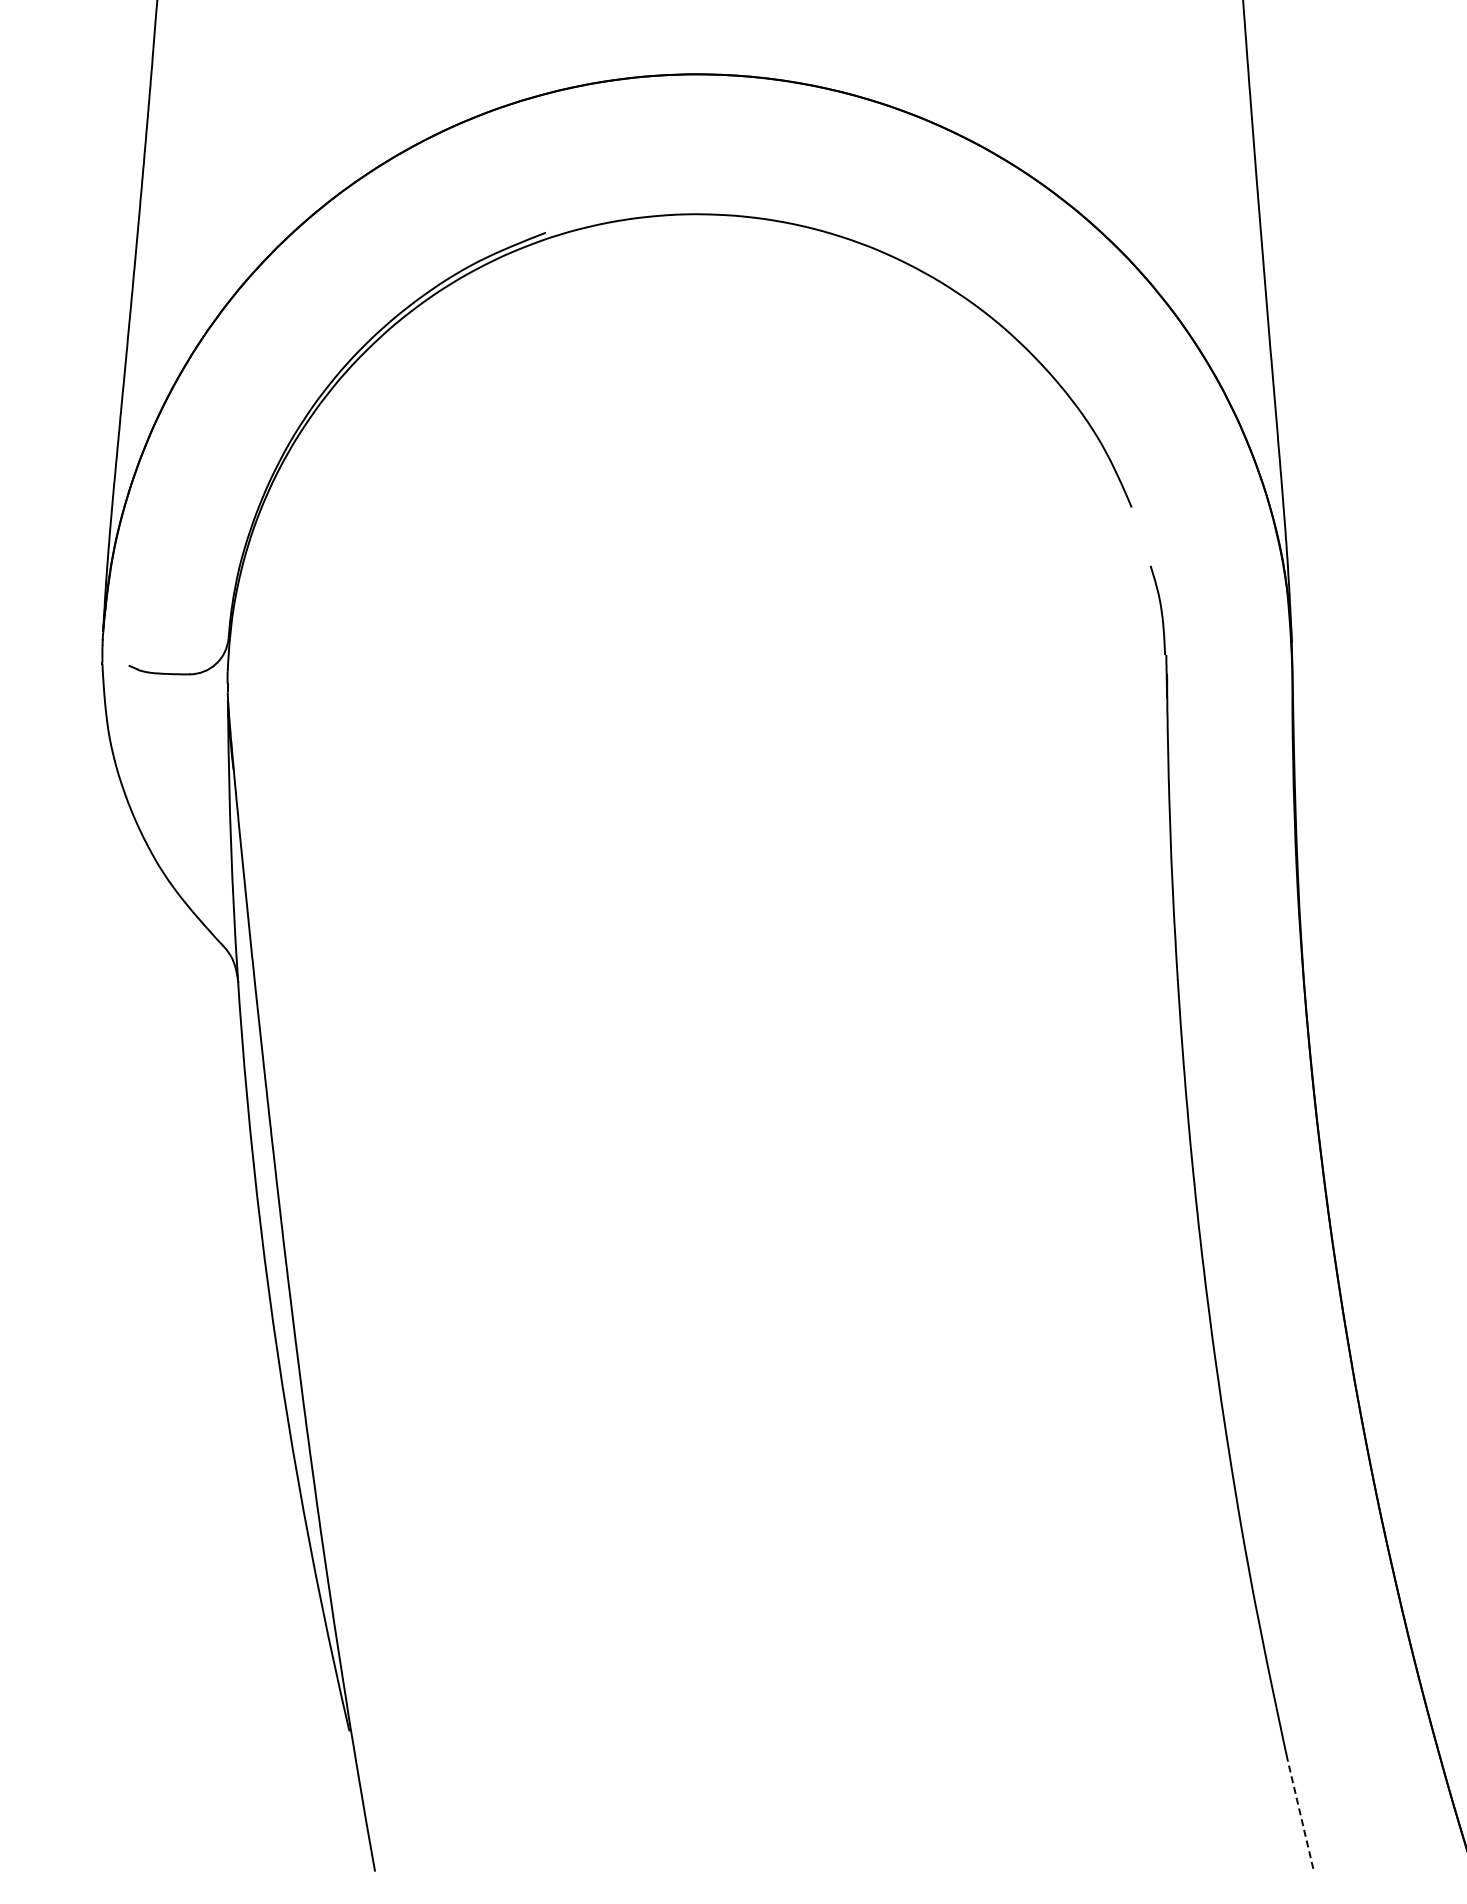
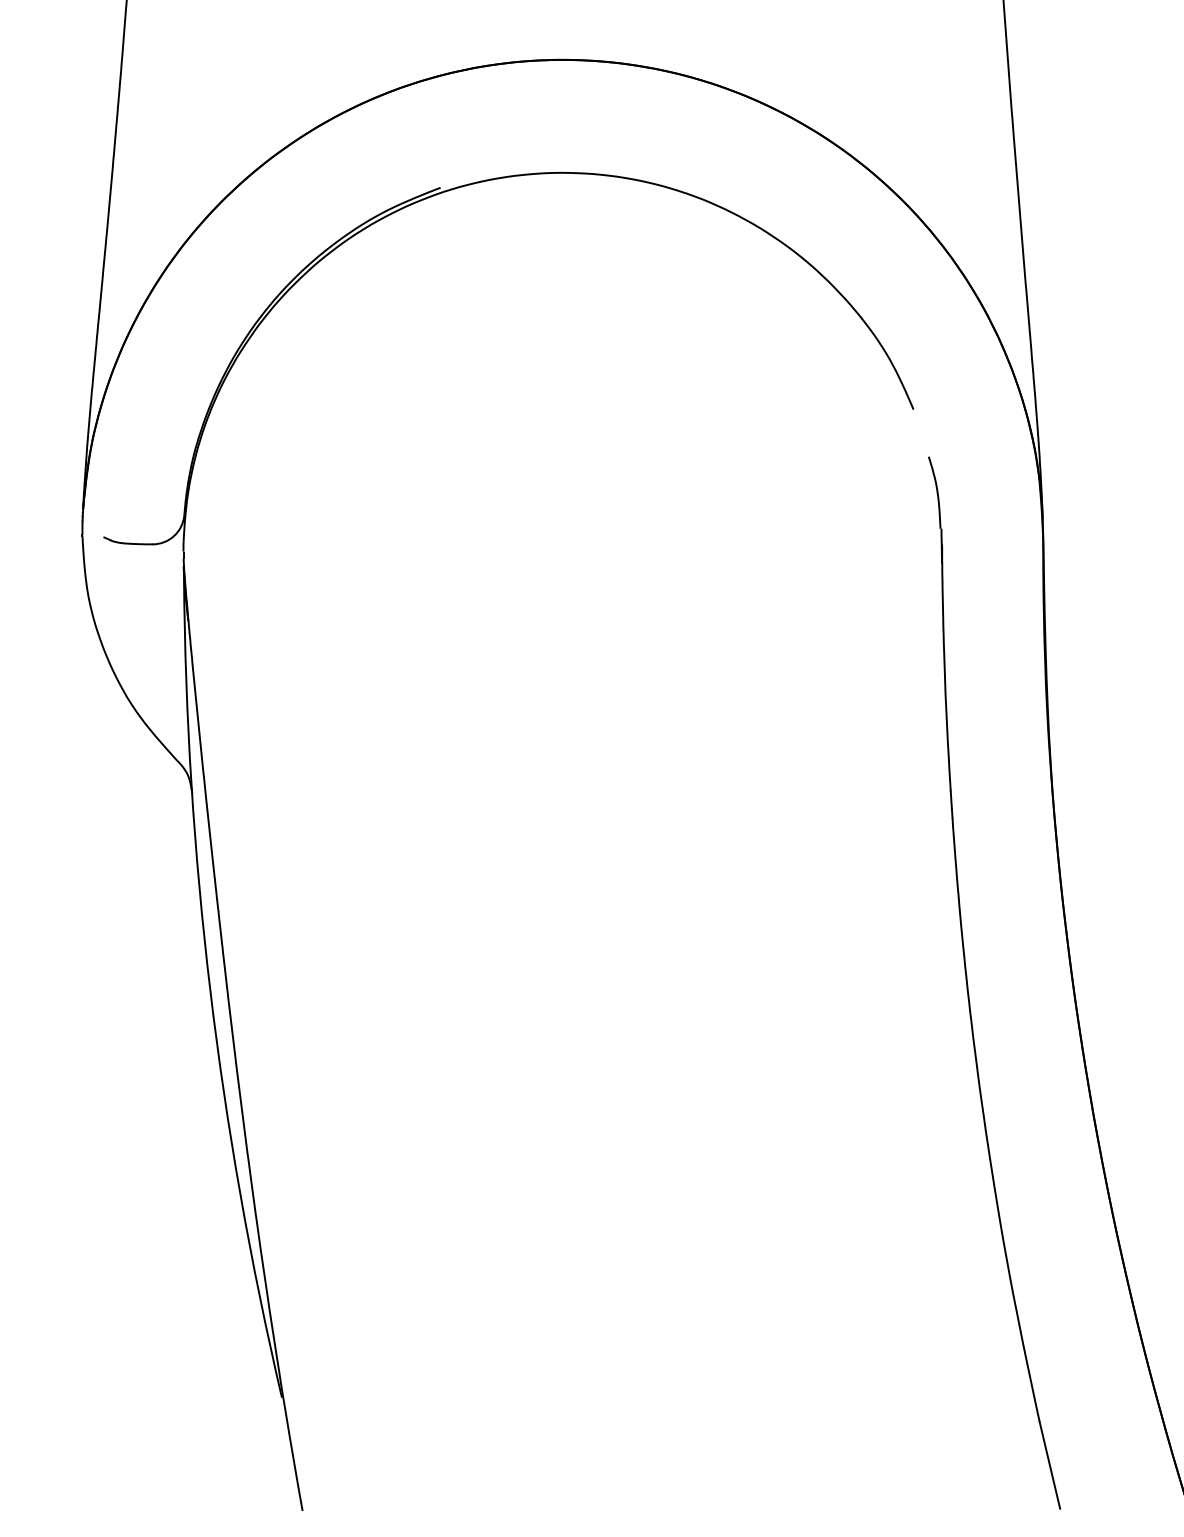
line: (1300, 1814) -> (1049, 1464), dashed -> solid

